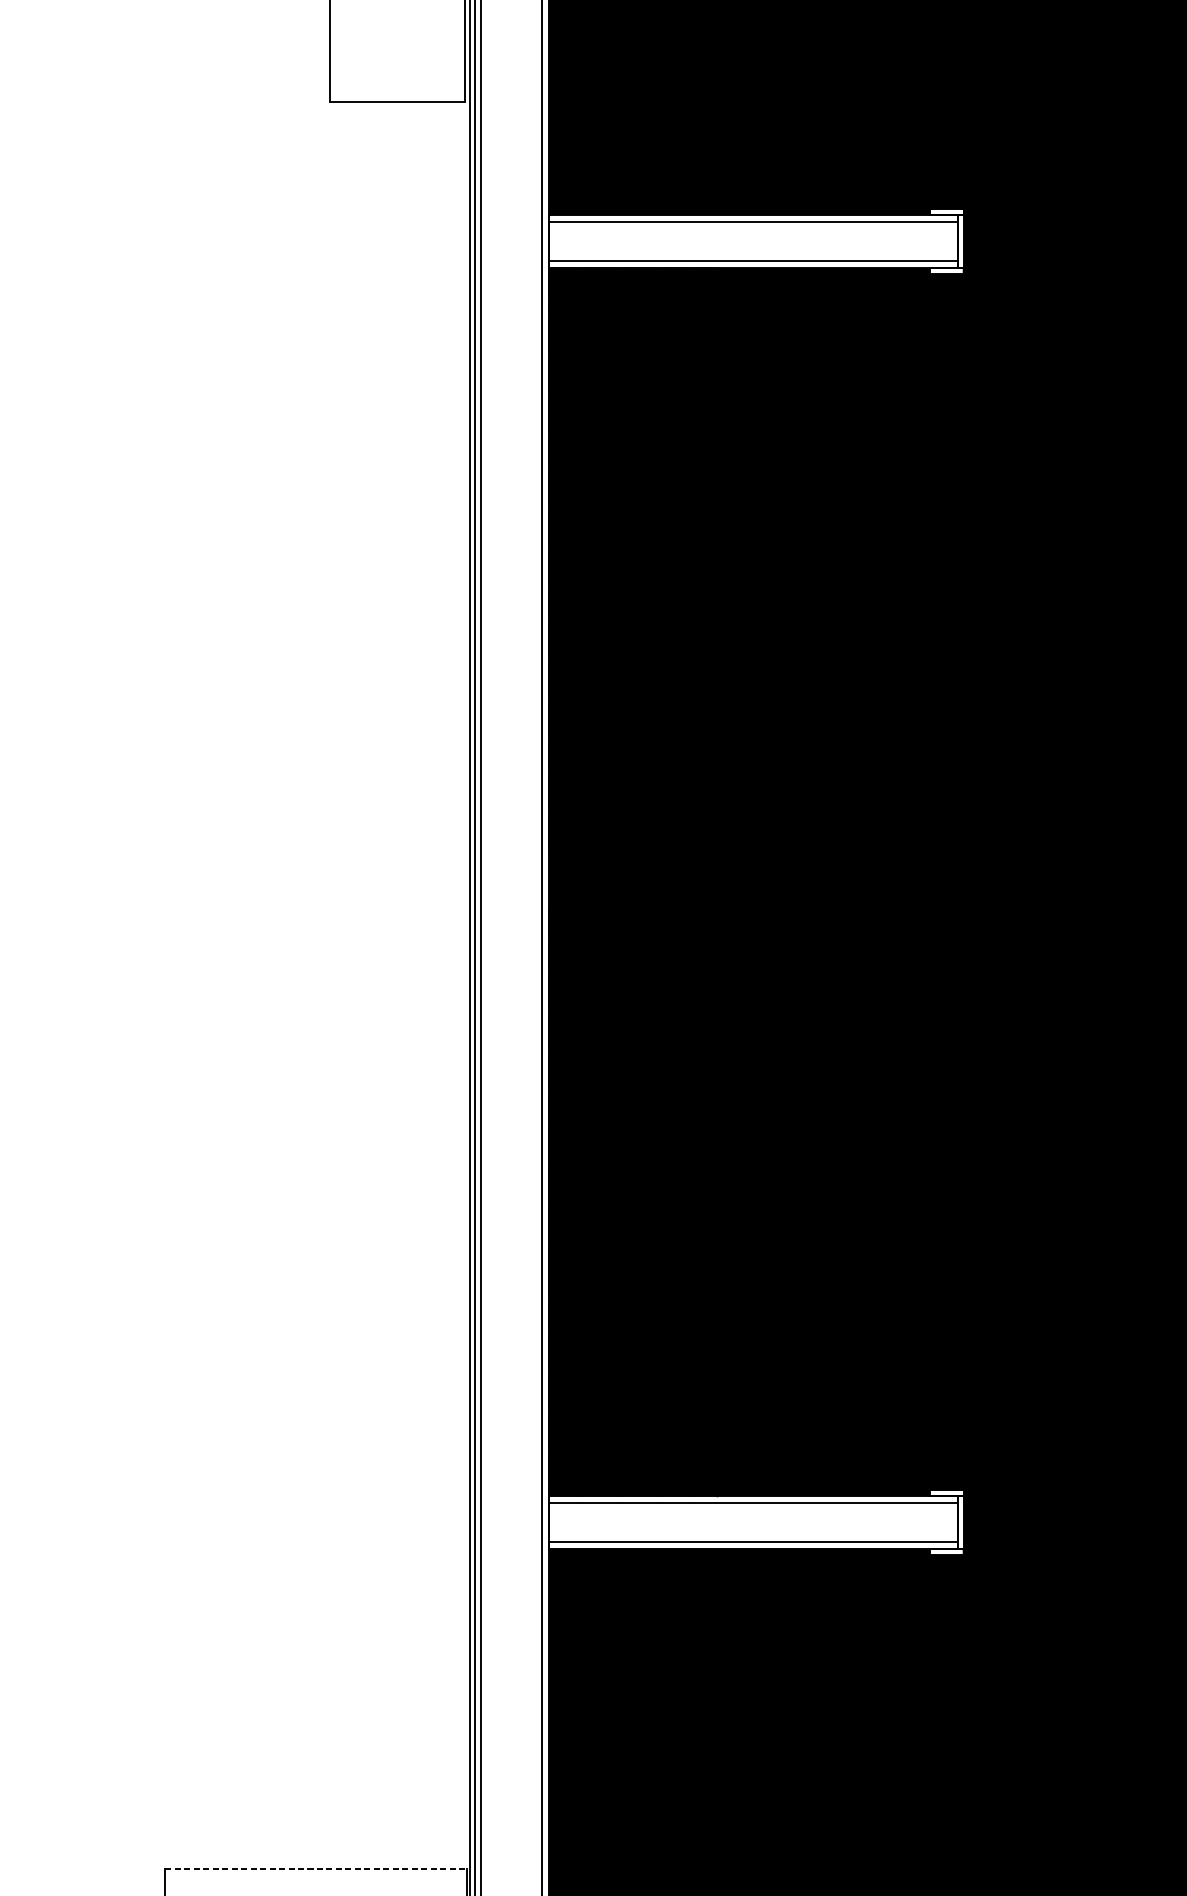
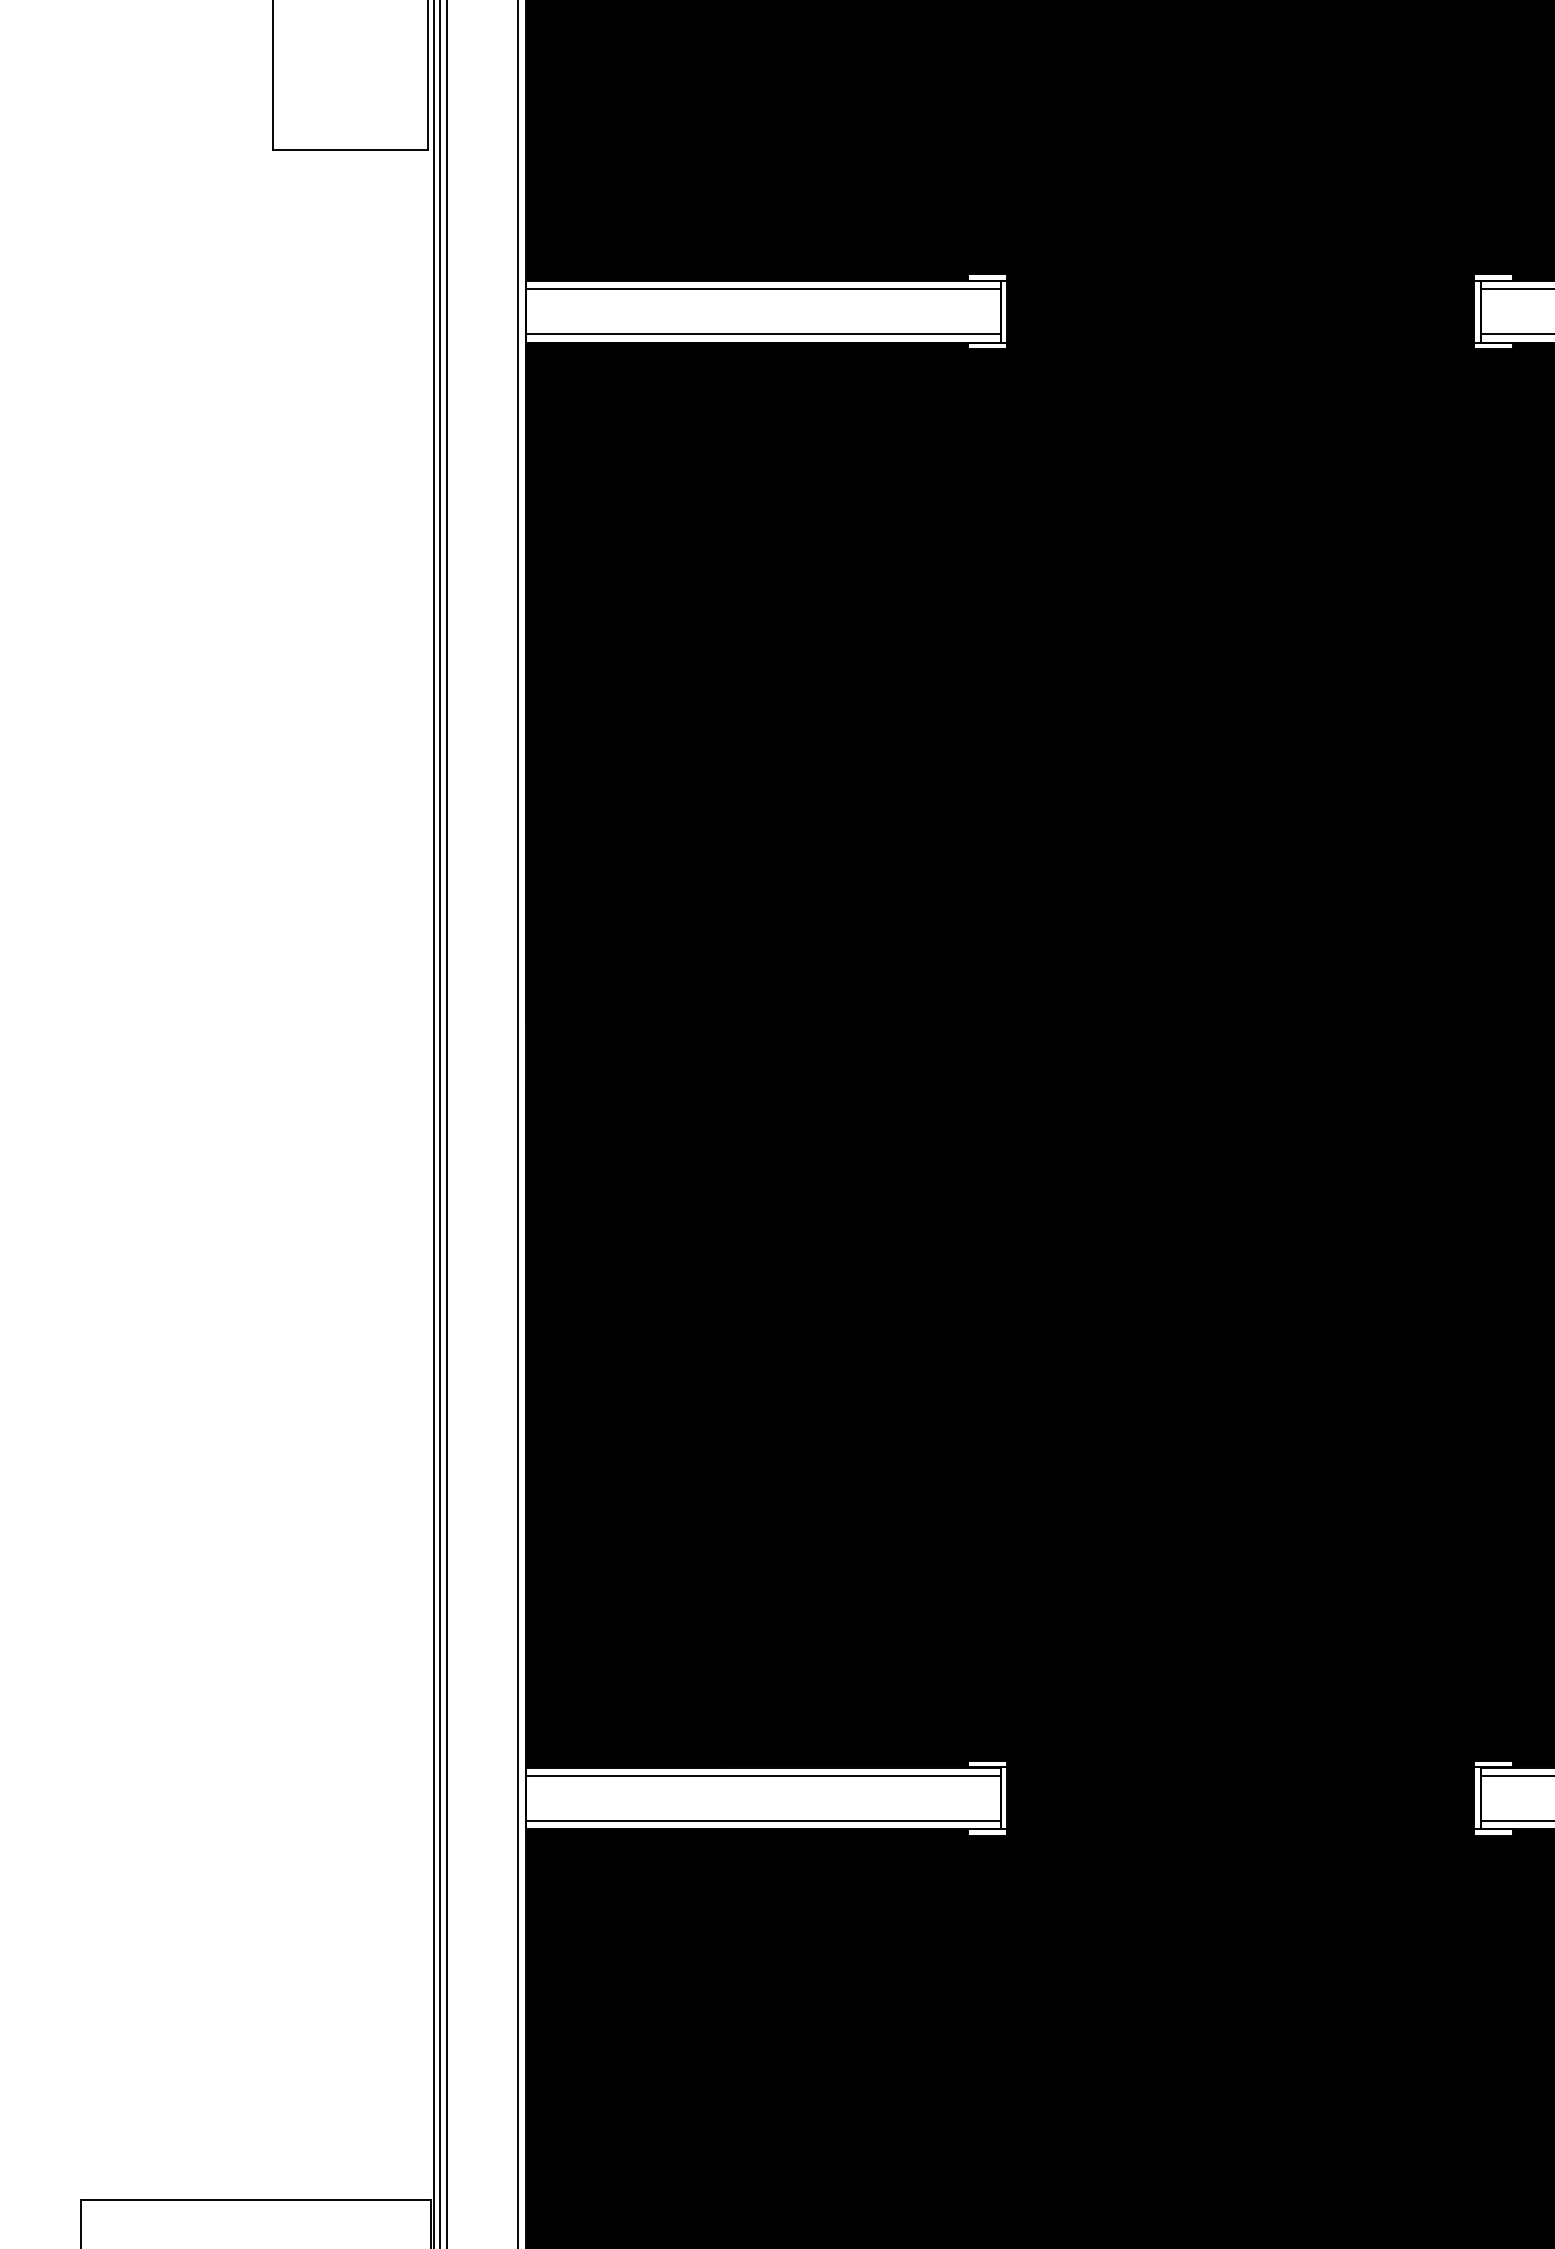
line: (315, 1869) -> (255, 2200), dashed -> solid

